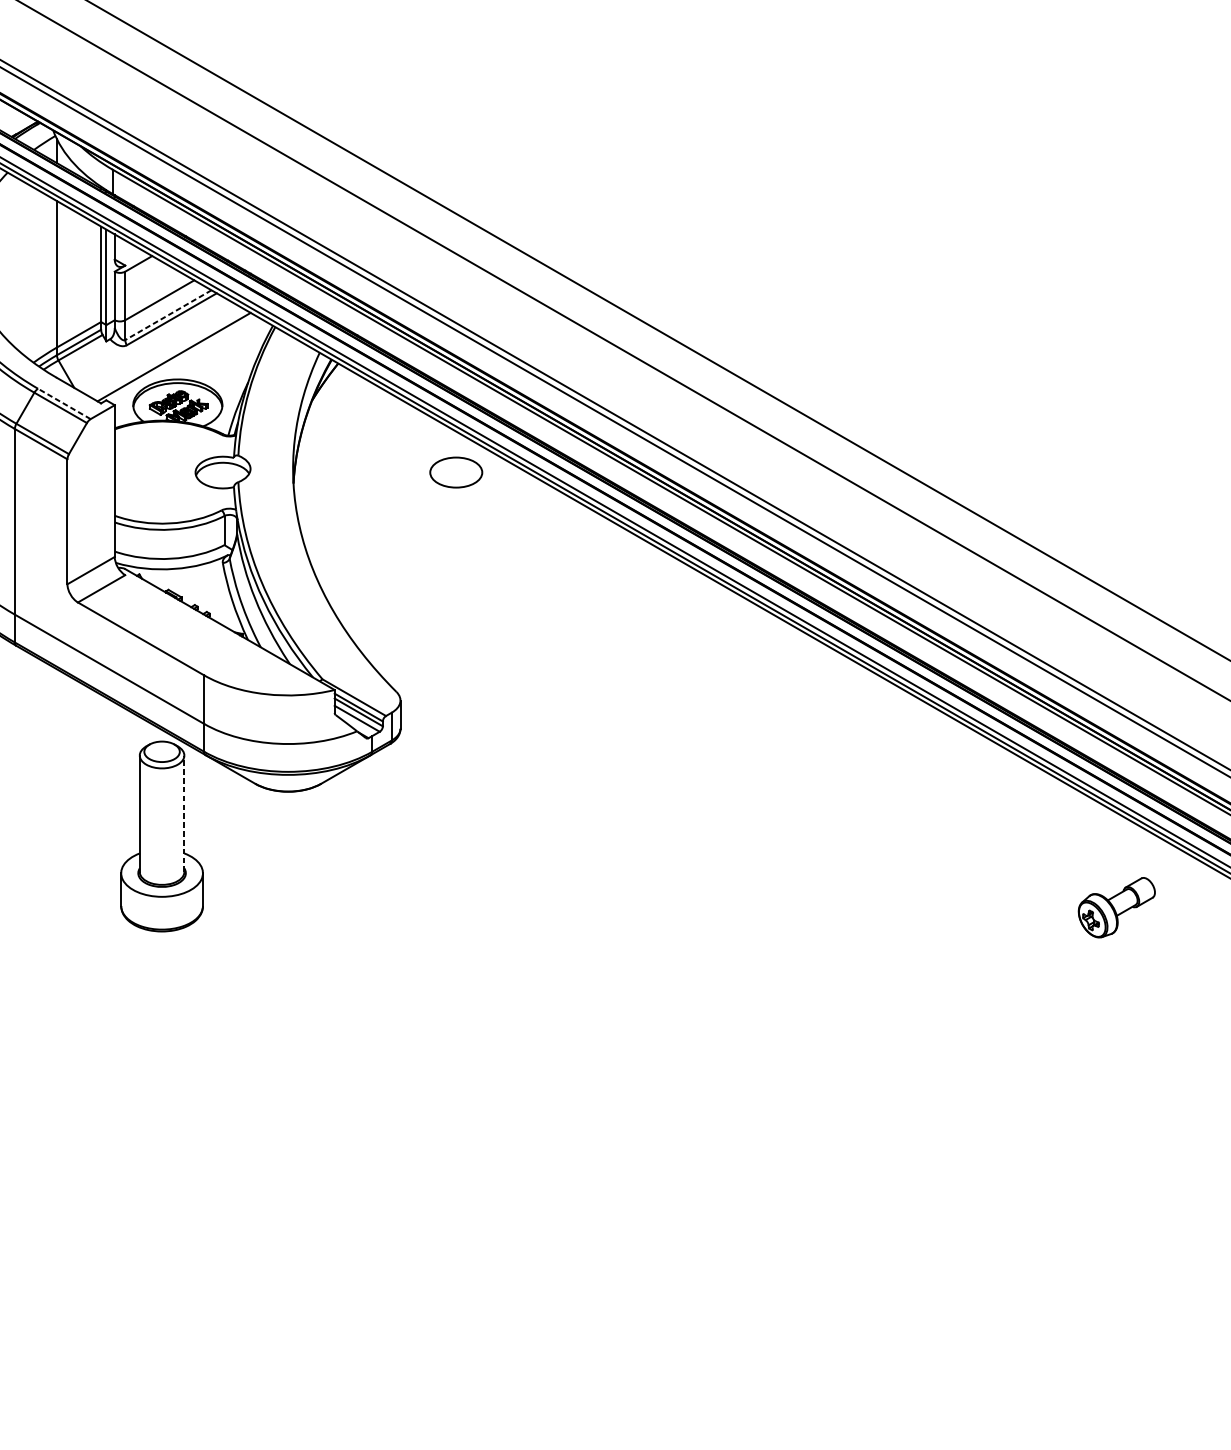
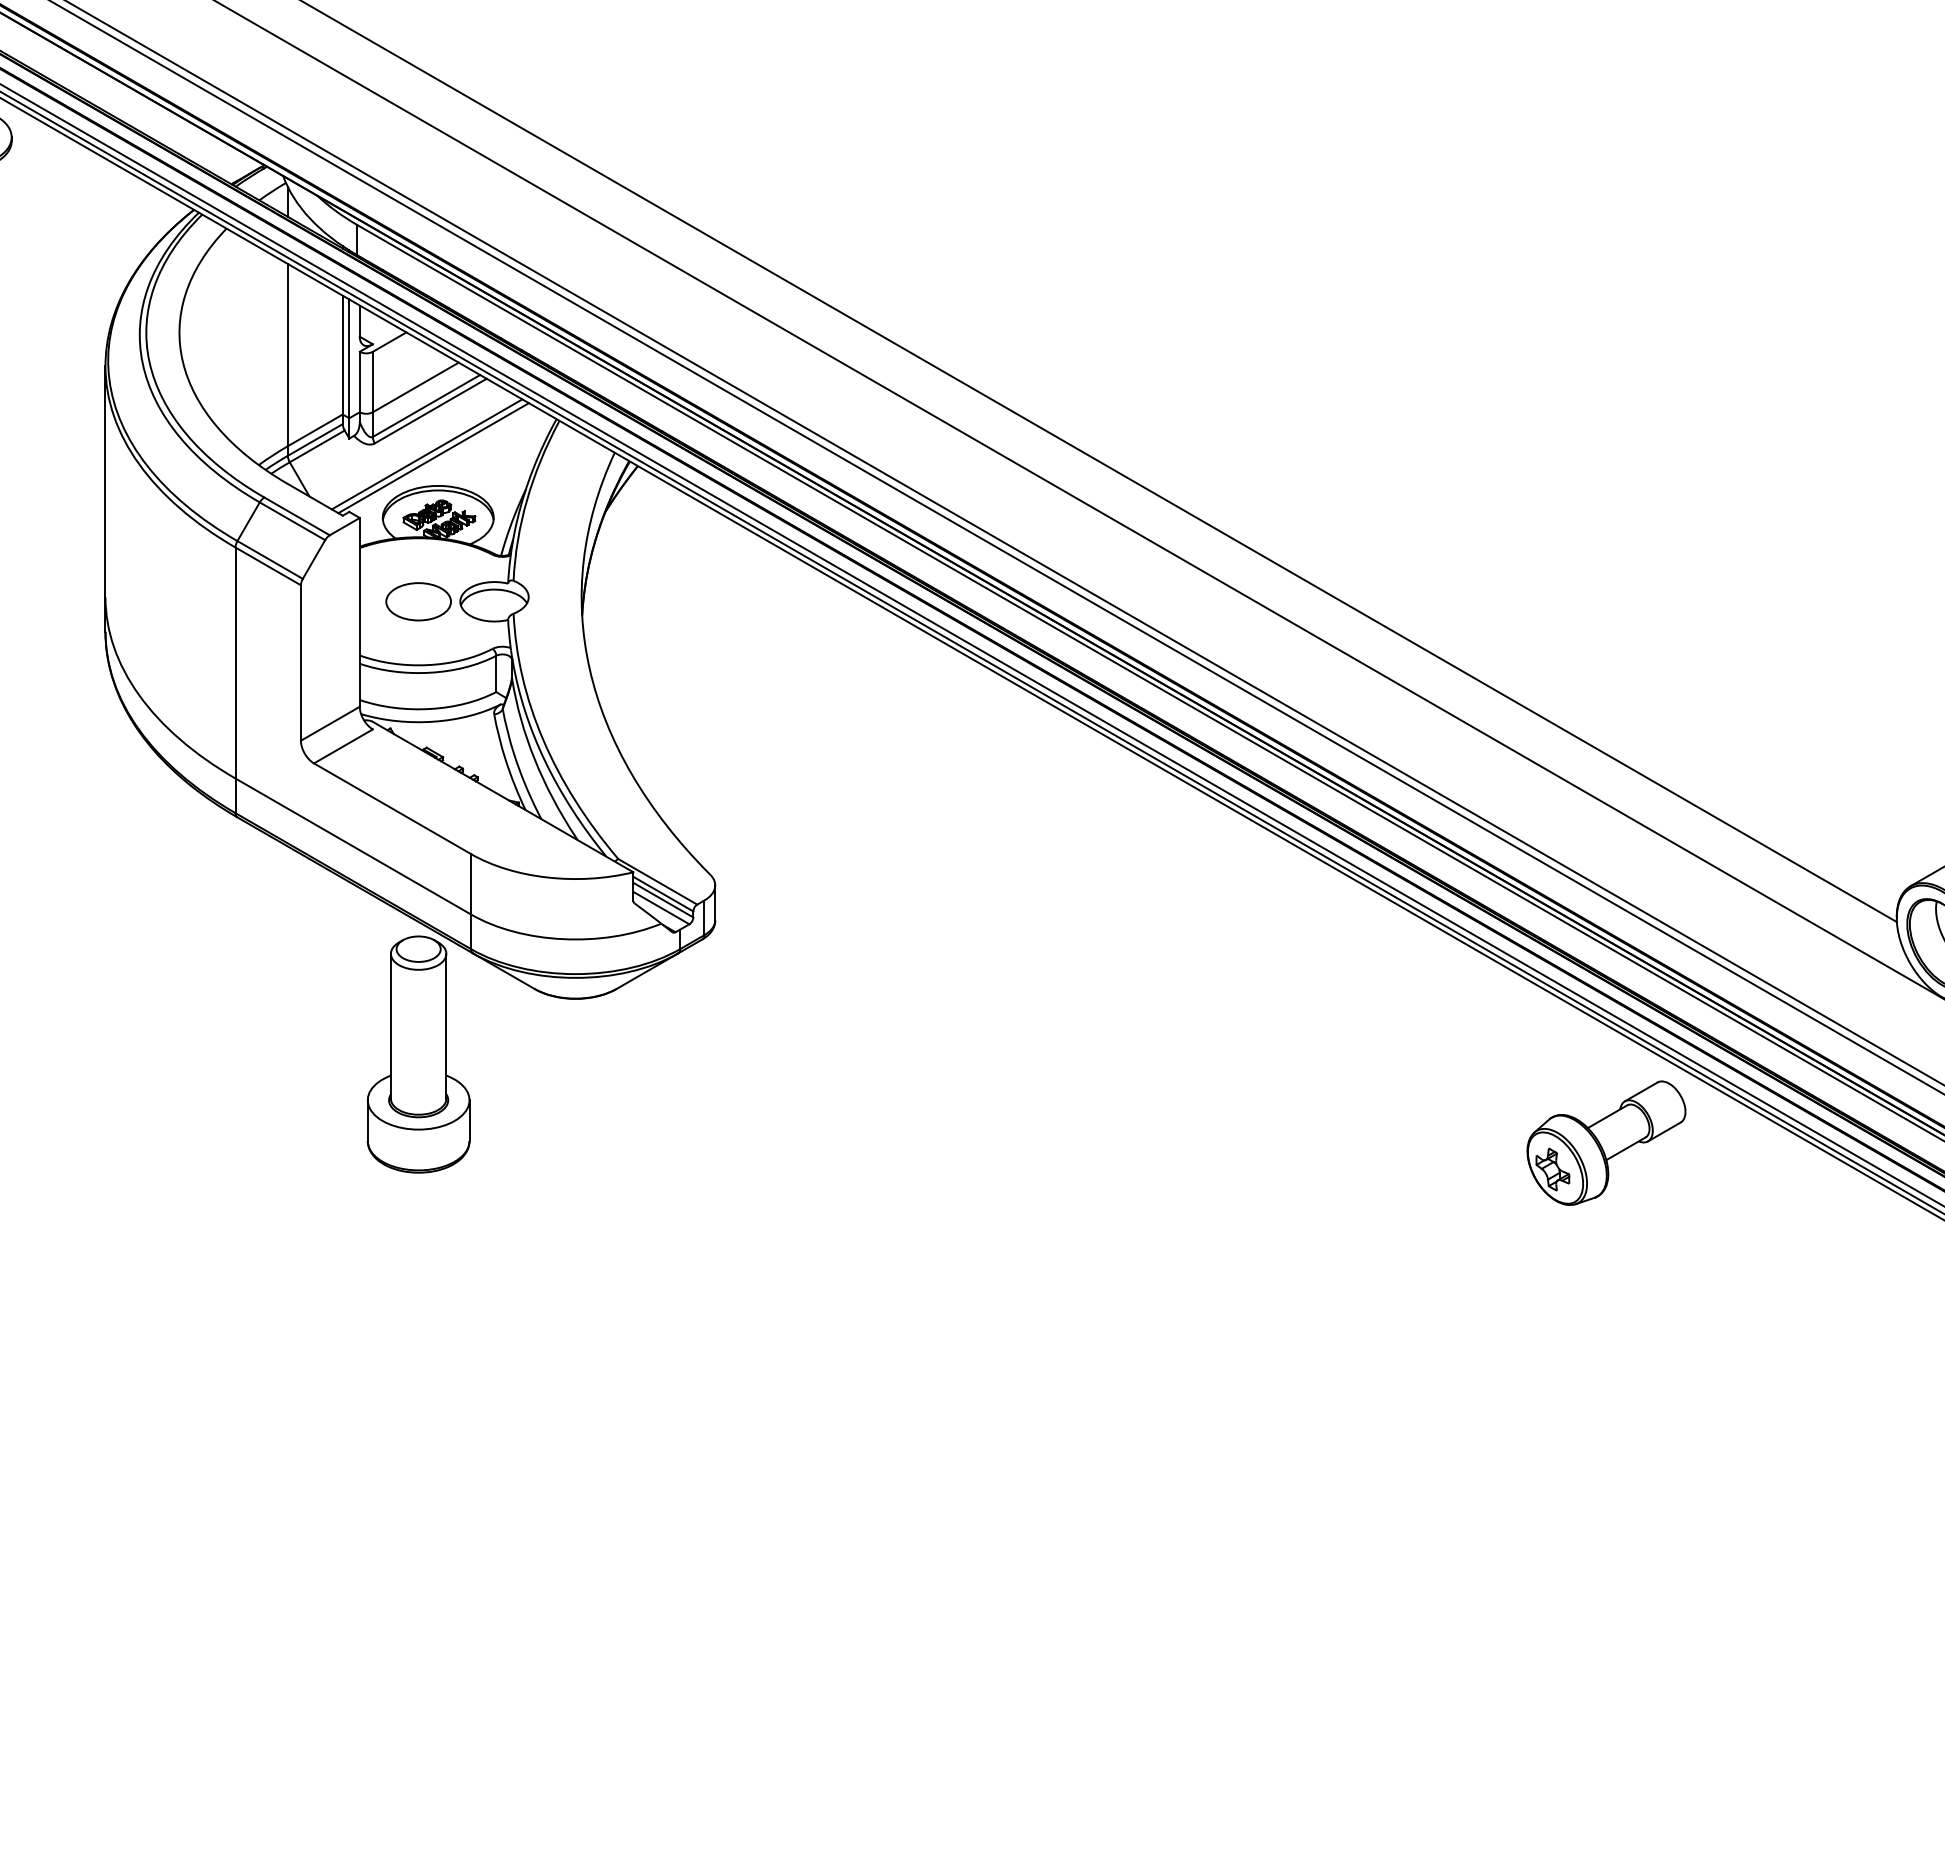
line: (168, 314) -> (426, 405), dashed -> solid
line: (168, 354) -> (426, 454), added
line: (64, 404) -> (297, 516), dashed -> solid
part: (456, 472) -> (418, 601), moved
line: (184, 813) -> (446, 1025), dashed -> solid
part: (1116, 907) -> (1606, 1142), size x1.67

